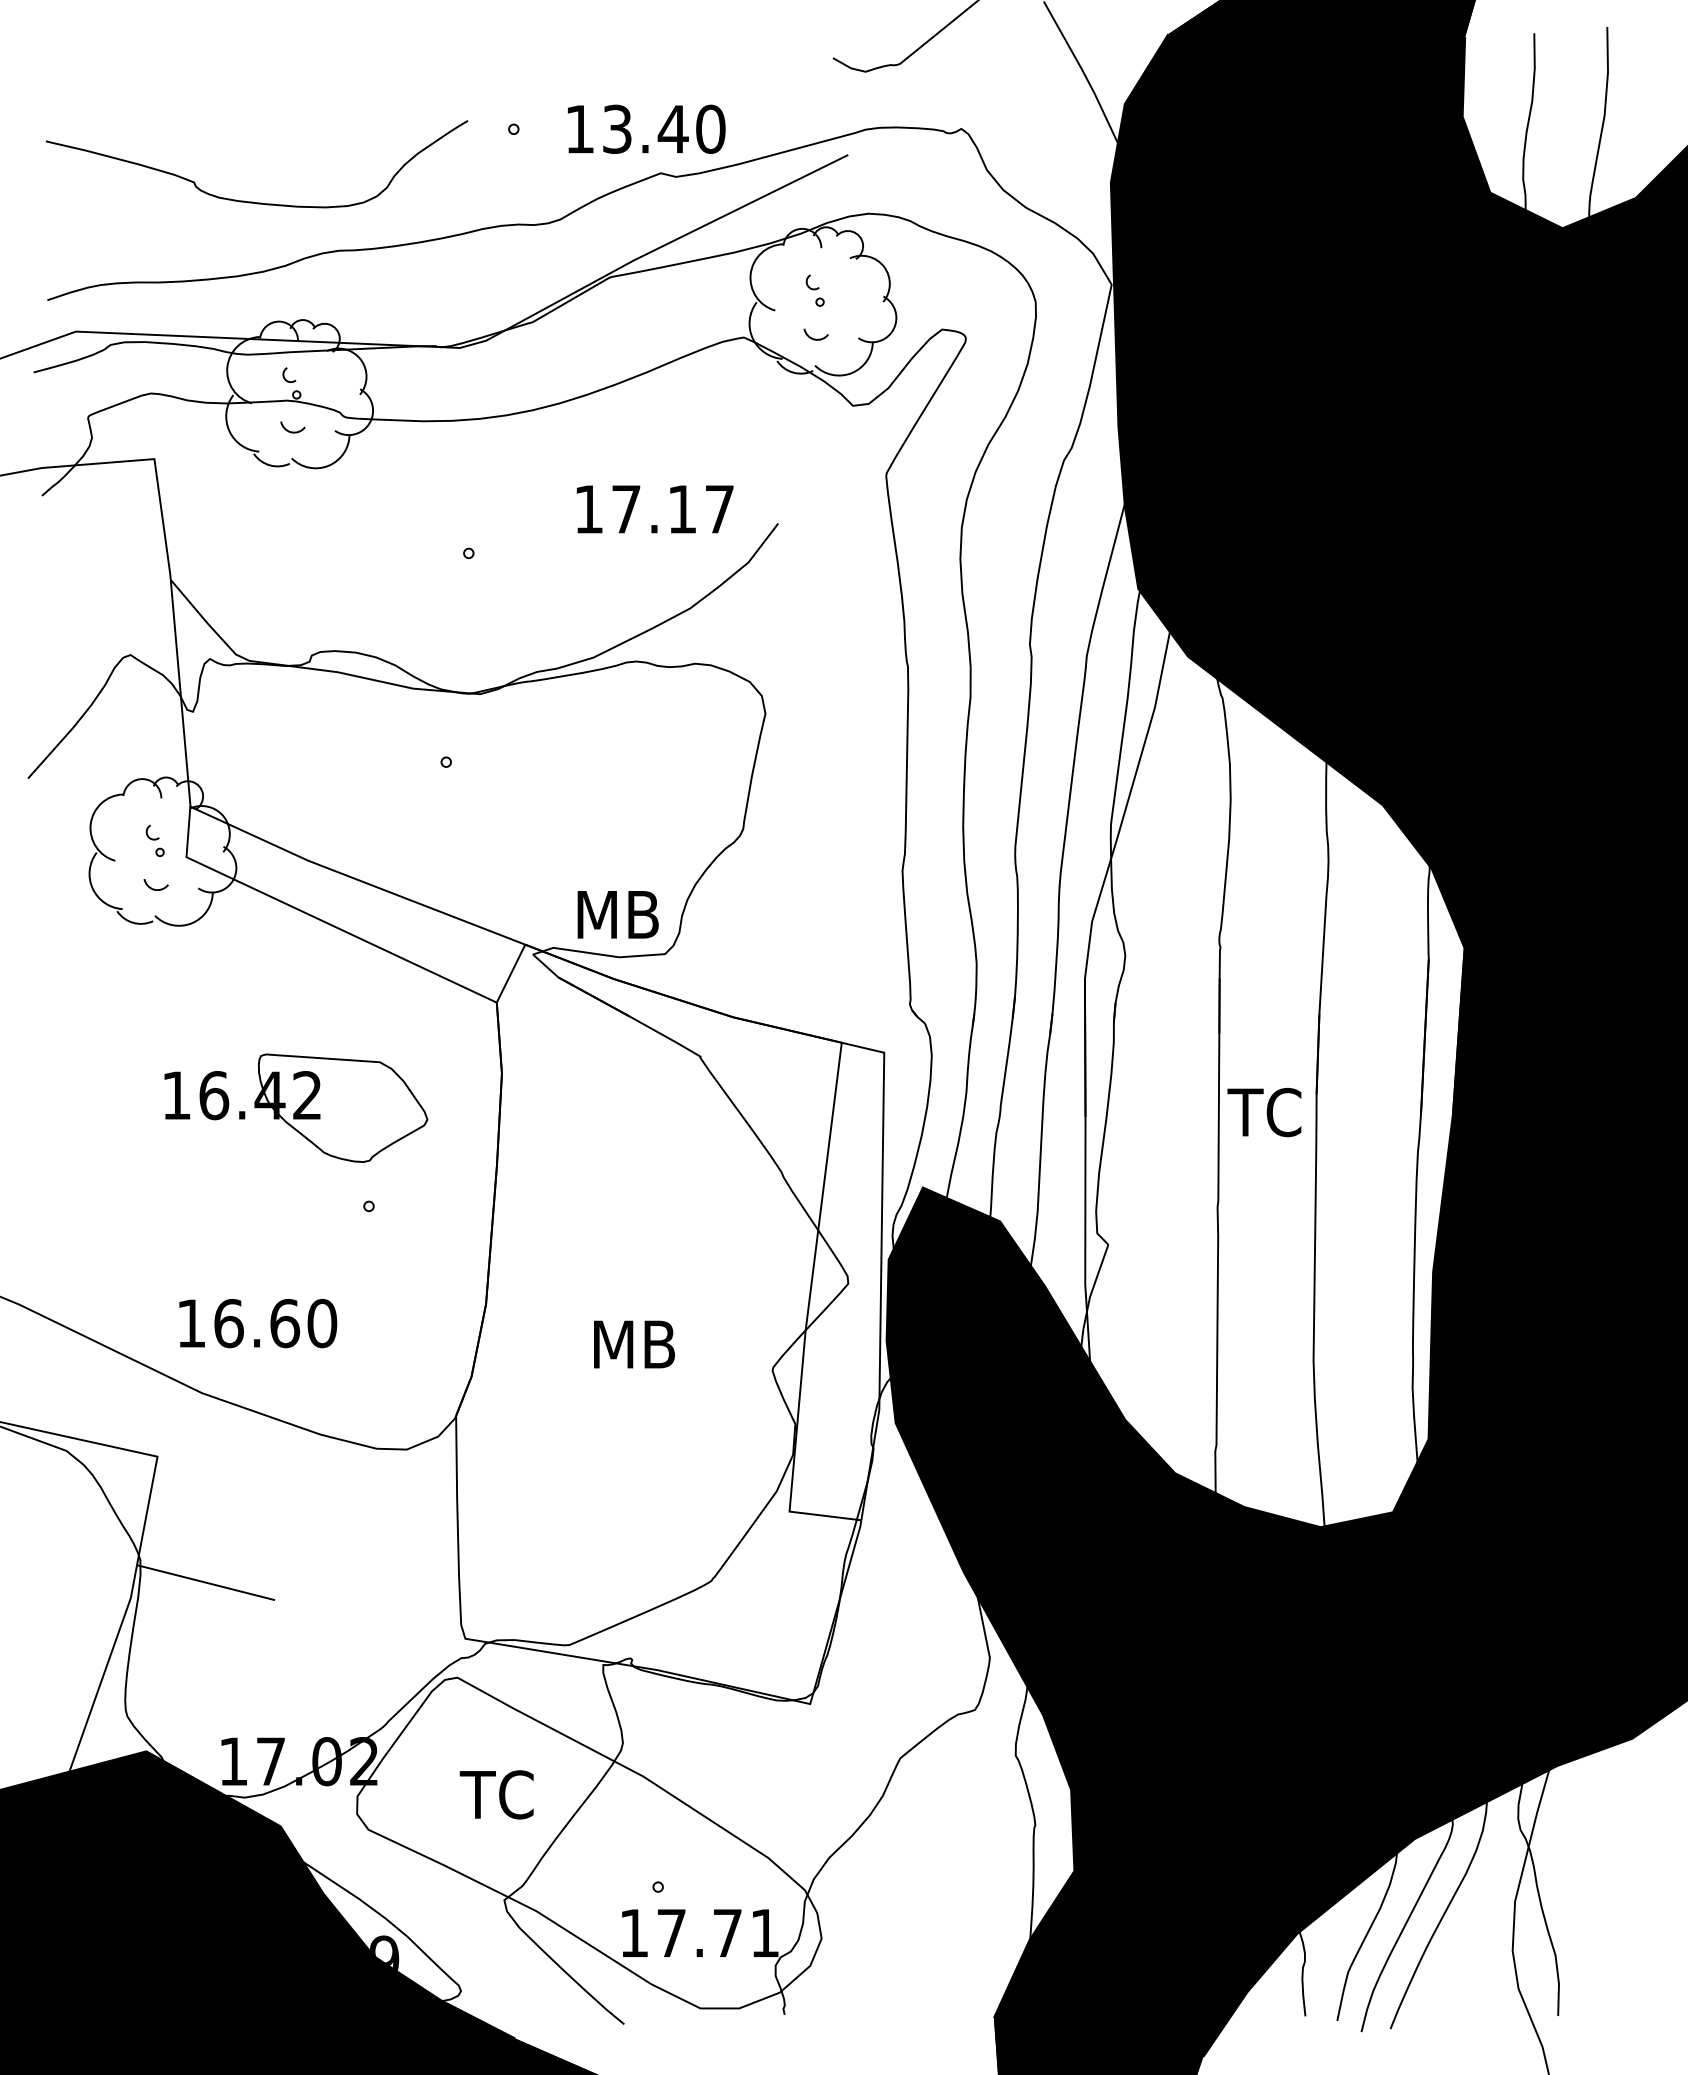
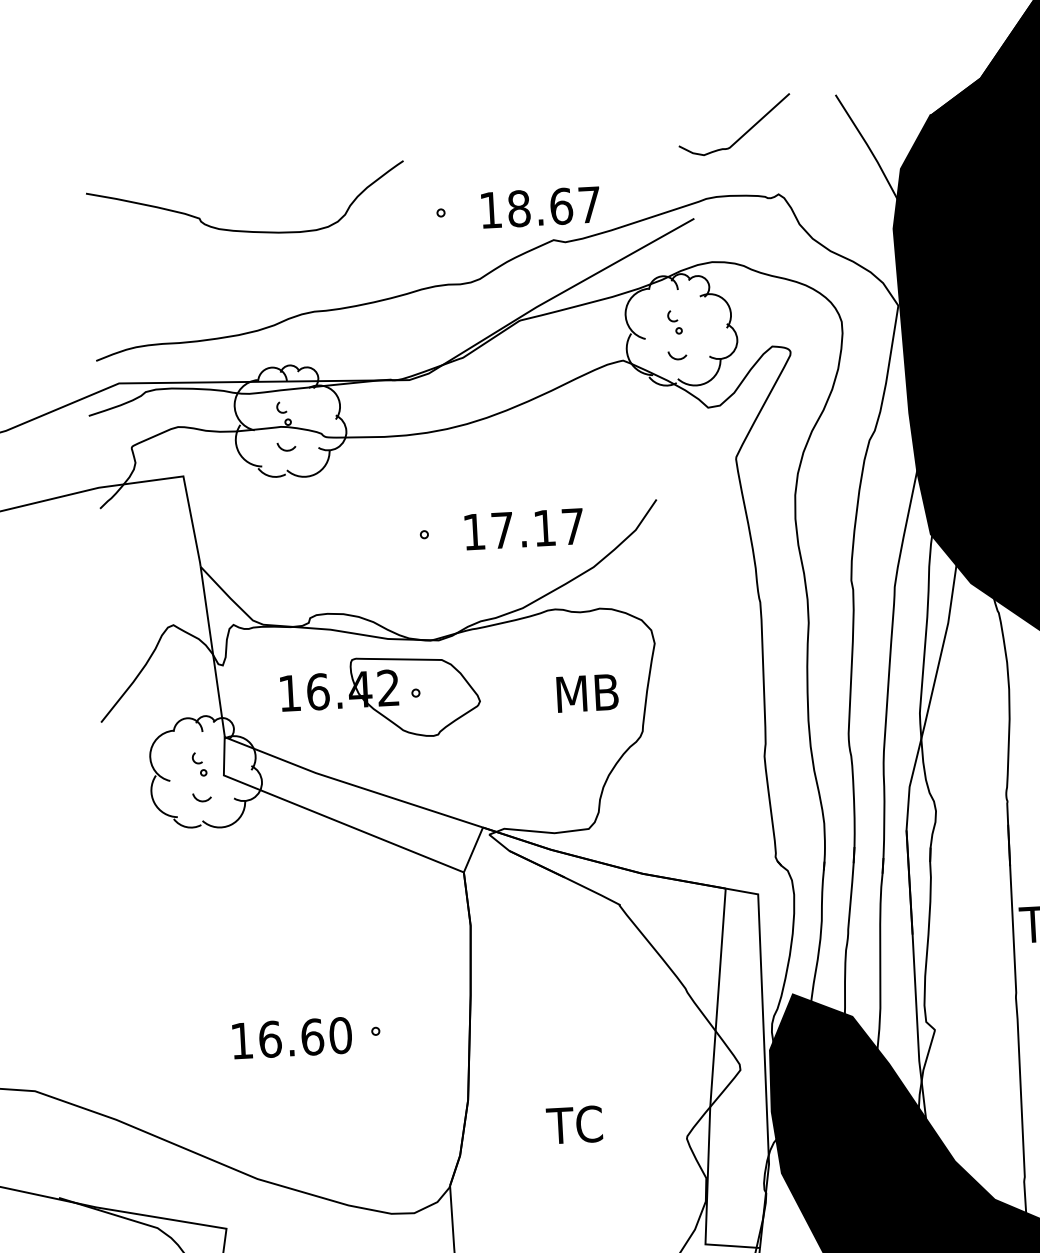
text: (663, 128) -> (553, 206), 13.40 -> 18.67
curve: (253, 201) -> (245, 230), moved
text: (654, 509) -> (523, 529), moved
text: (617, 914) -> (587, 693), moved
part: (296, 1107) -> (380, 697), moved
text: (258, 1323) -> (292, 1038), moved
text: (631, 1344) -> (579, 1124), MB -> TC

